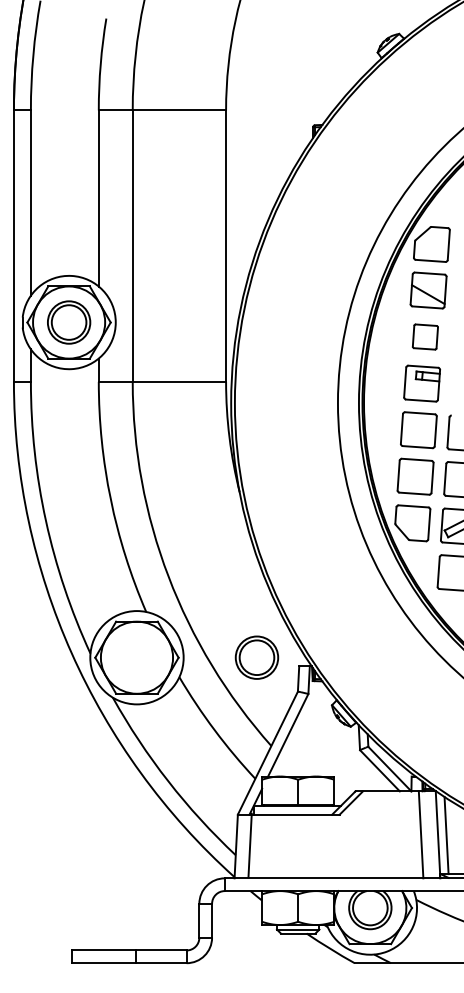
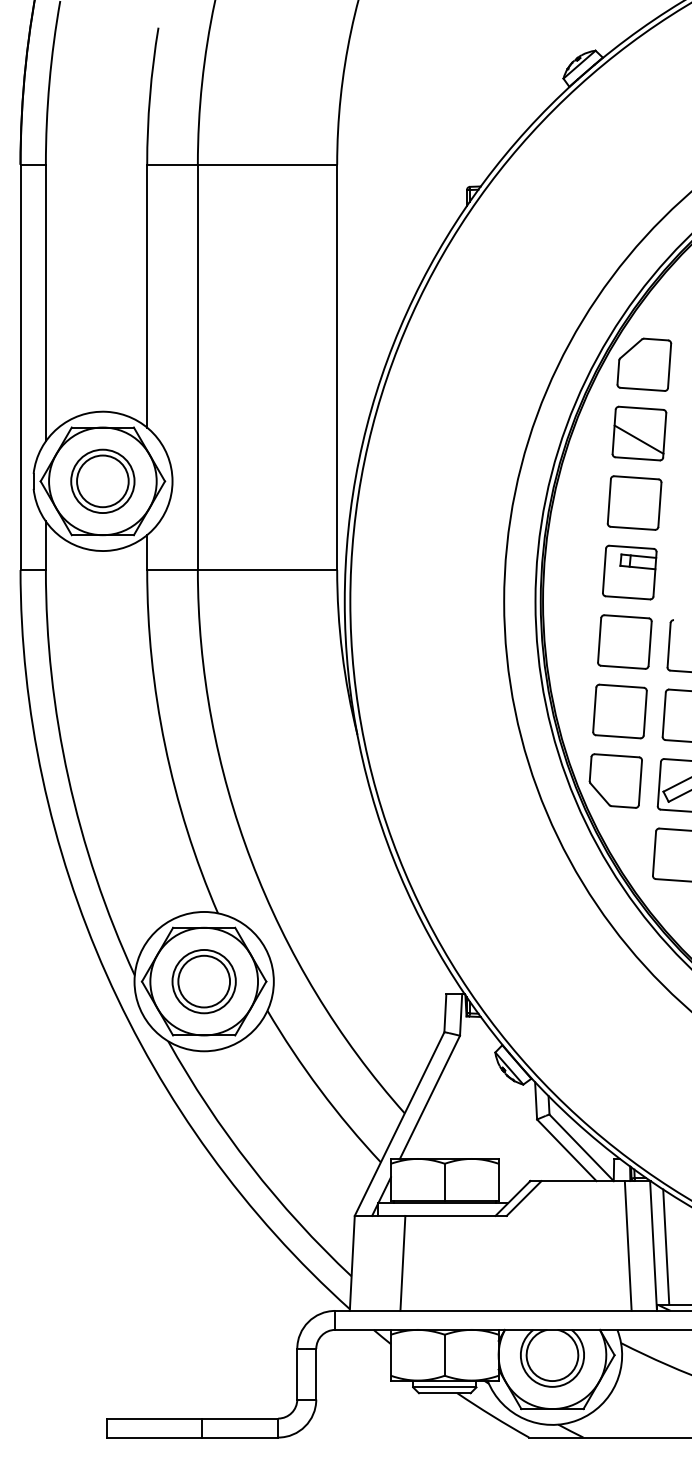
part: (425, 336) -> (634, 502), size x1.43
part: (256, 657) -> (203, 981), moved
line: (249, 845) -> (401, 1263), moved

